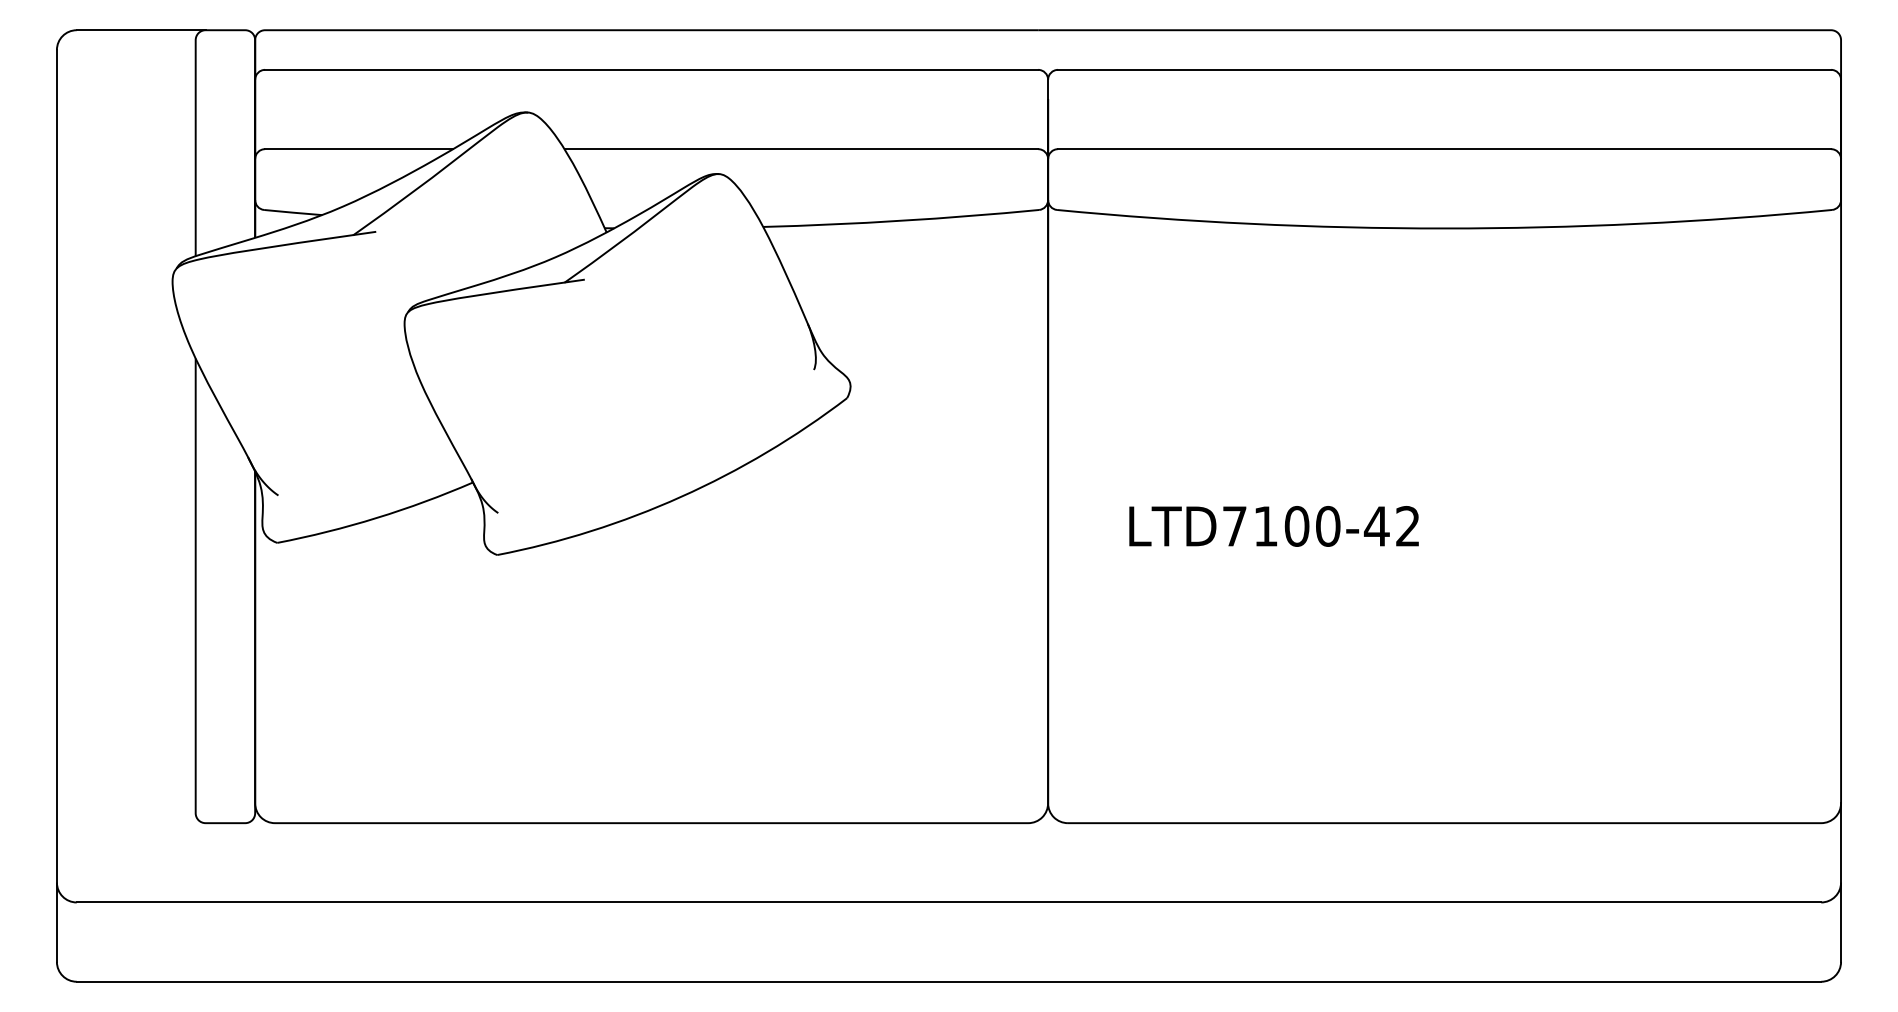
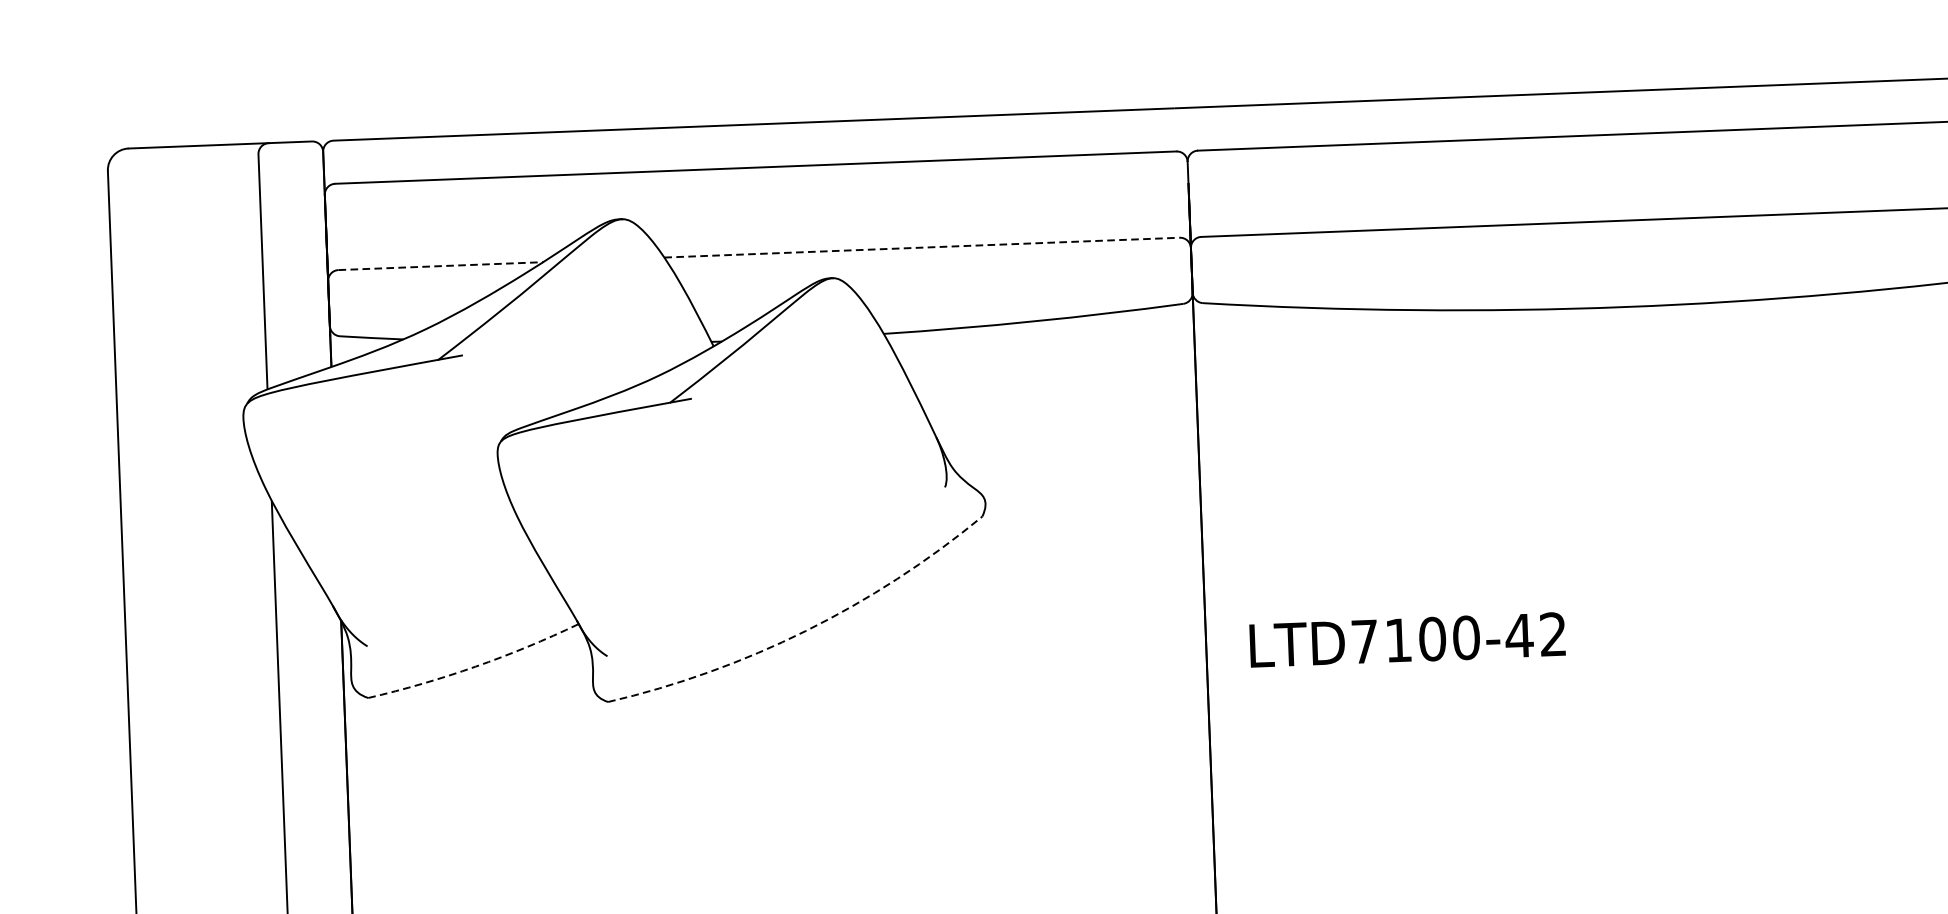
line: (359, 149) -> (441, 266), solid -> dashed
line: (801, 149) -> (922, 248), solid -> dashed
arc: (681, 496) -> (806, 630), solid -> dashed
arc: (376, 518) -> (475, 667), solid -> dashed
text: (1273, 526) -> (1406, 640), moved

